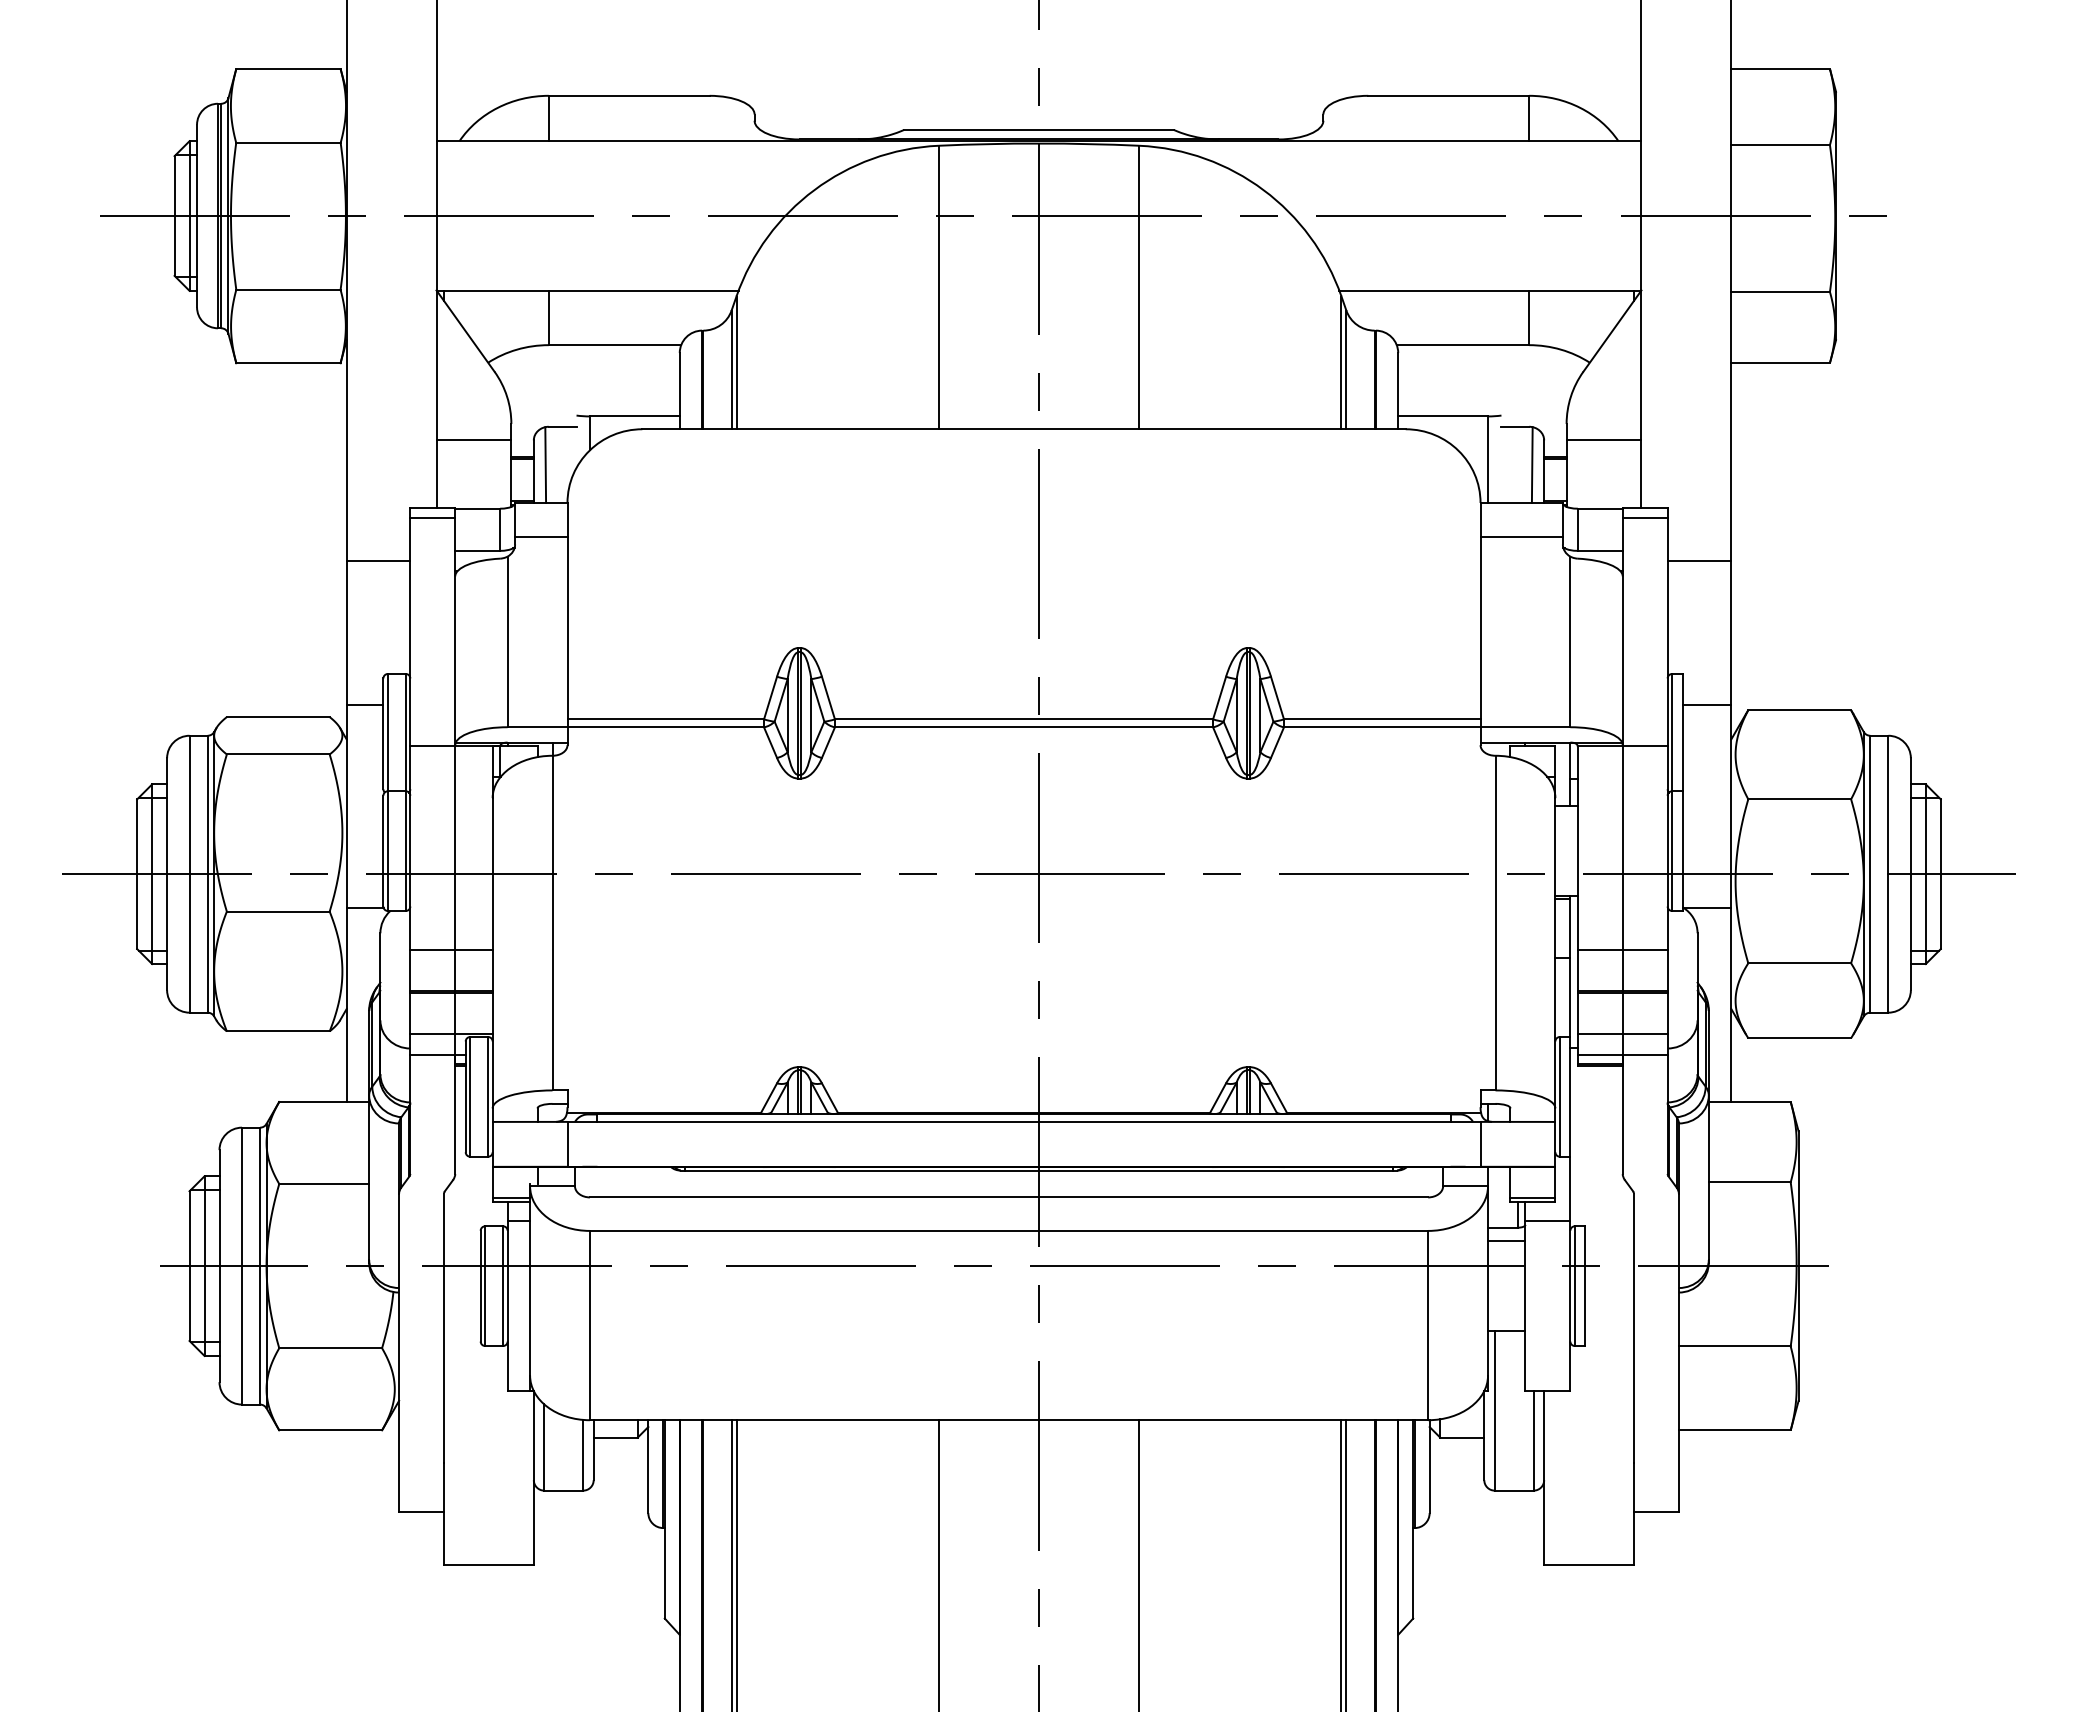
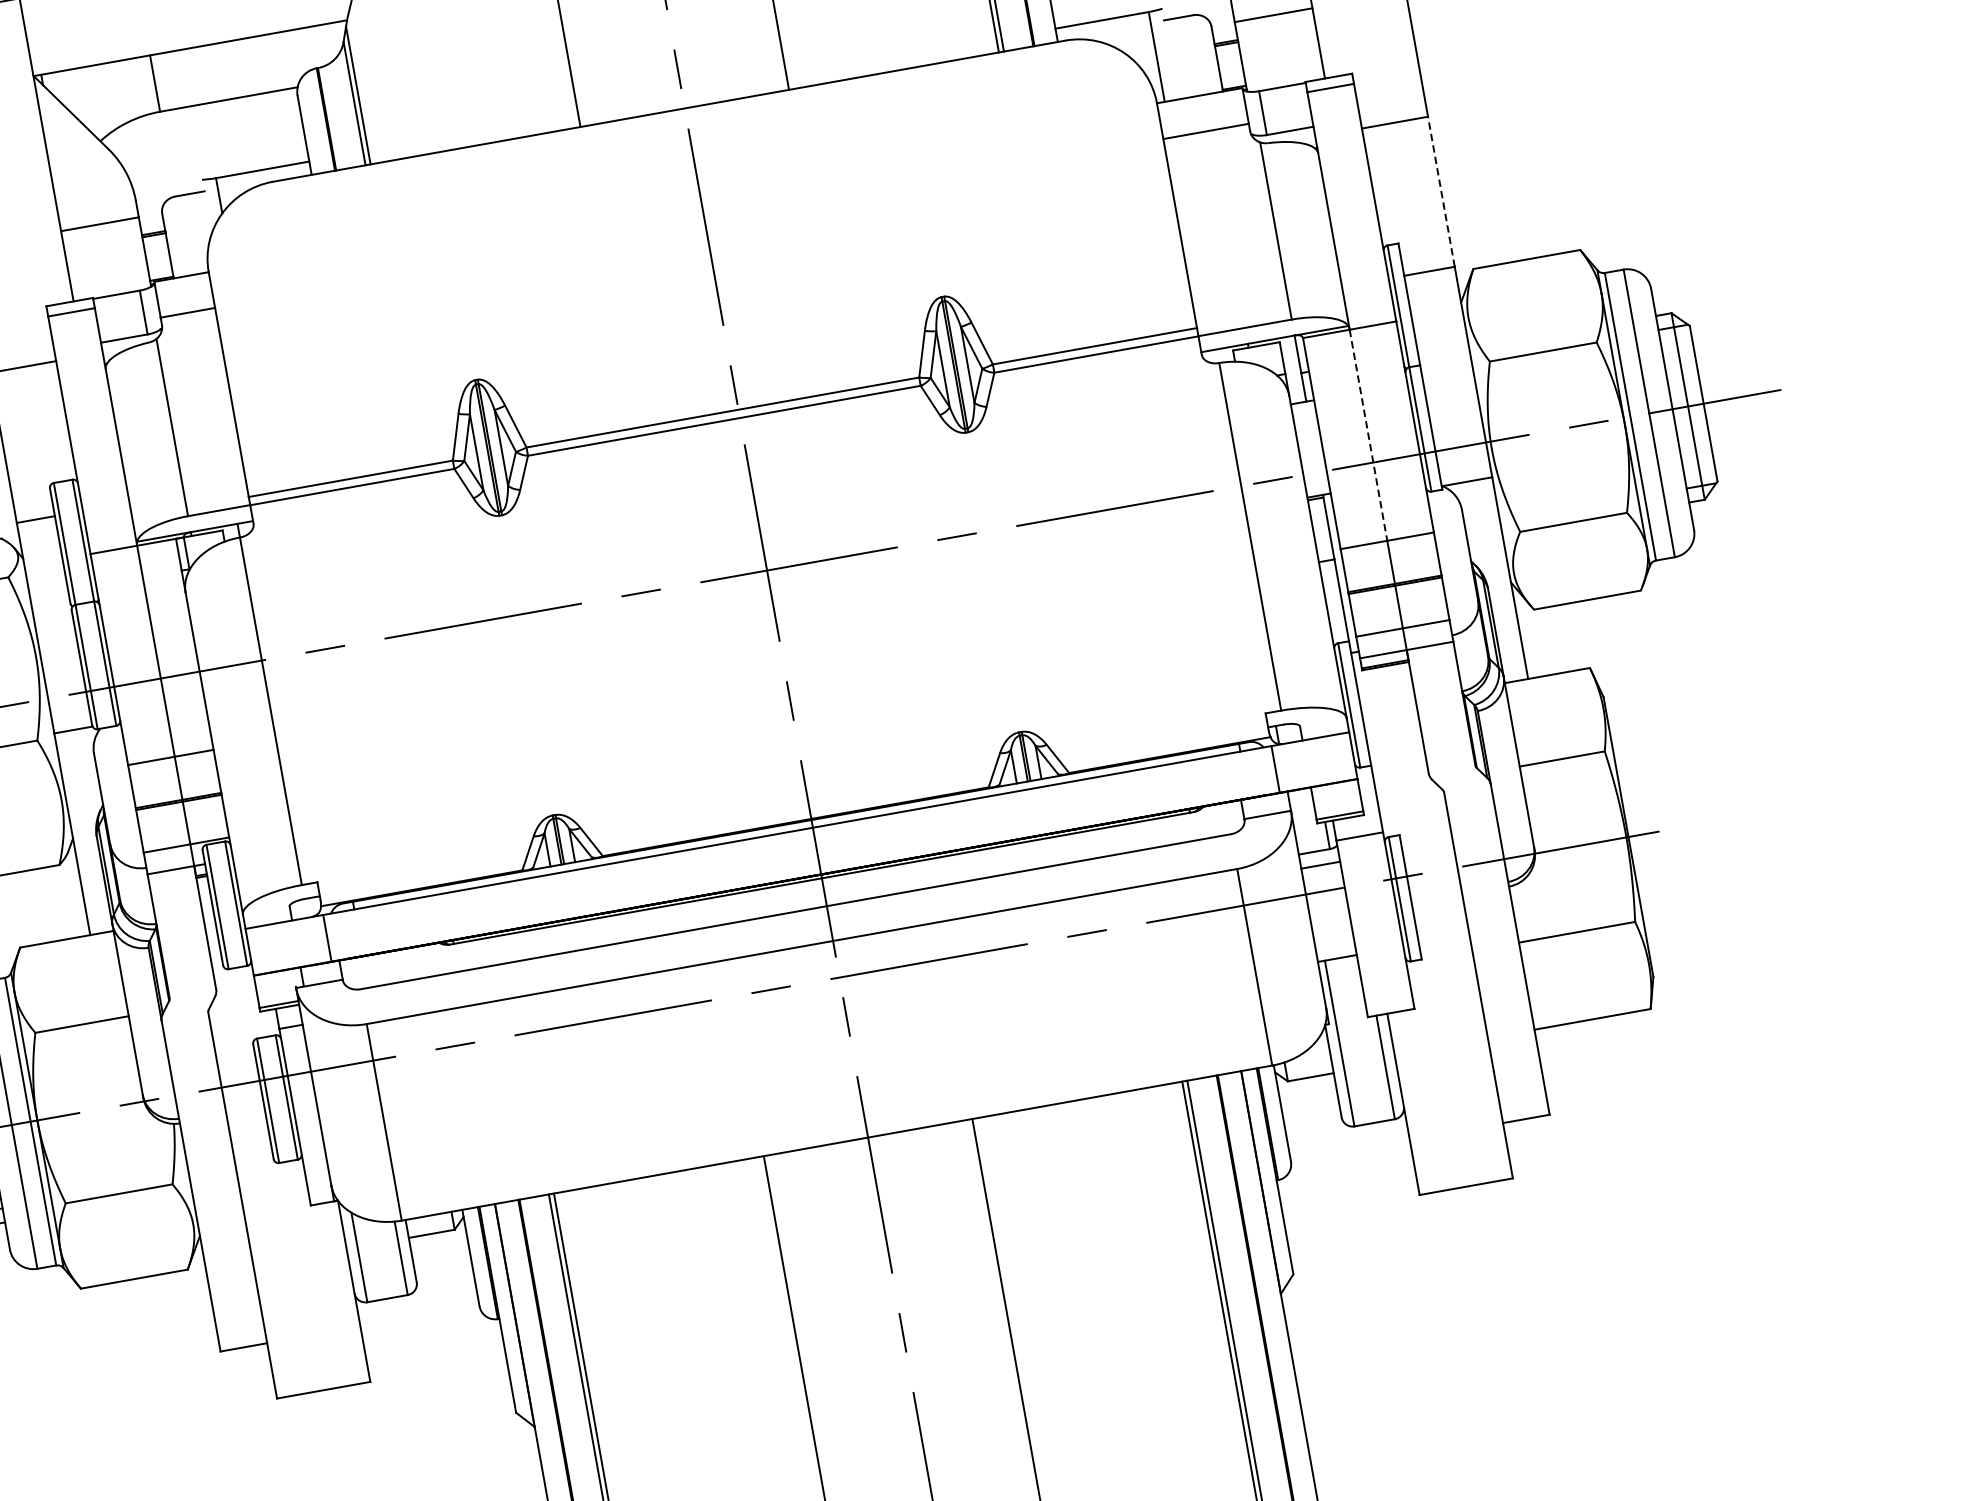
line: (545, 464) -> (178, 236), removed
line: (1531, 464) -> (1202, 53), removed
line: (1731, 632) -> (1441, 191), solid -> dashed
line: (1622, 847) -> (1368, 434), solid -> dashed

